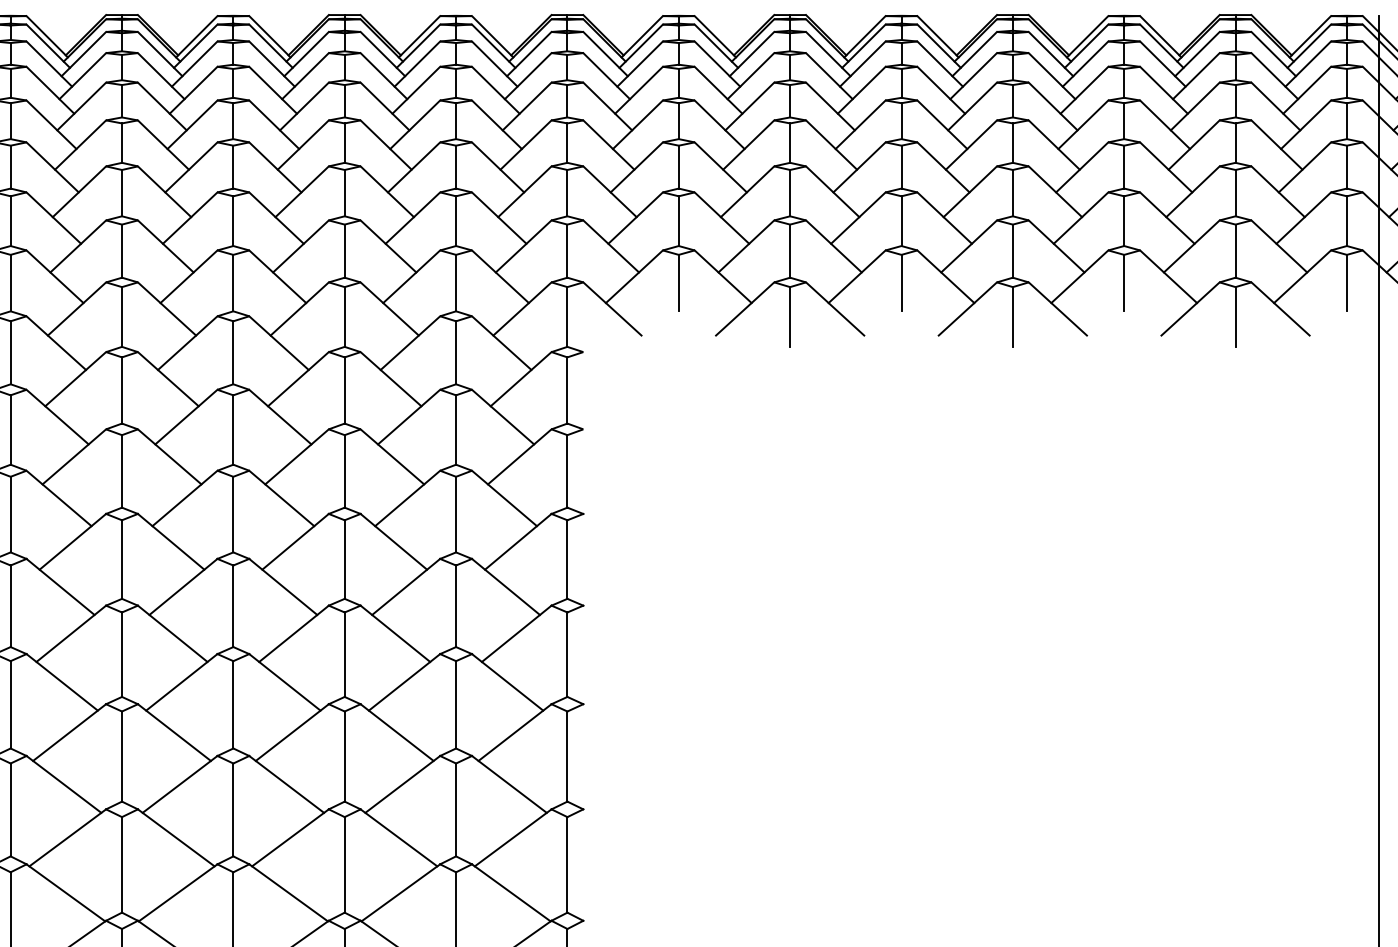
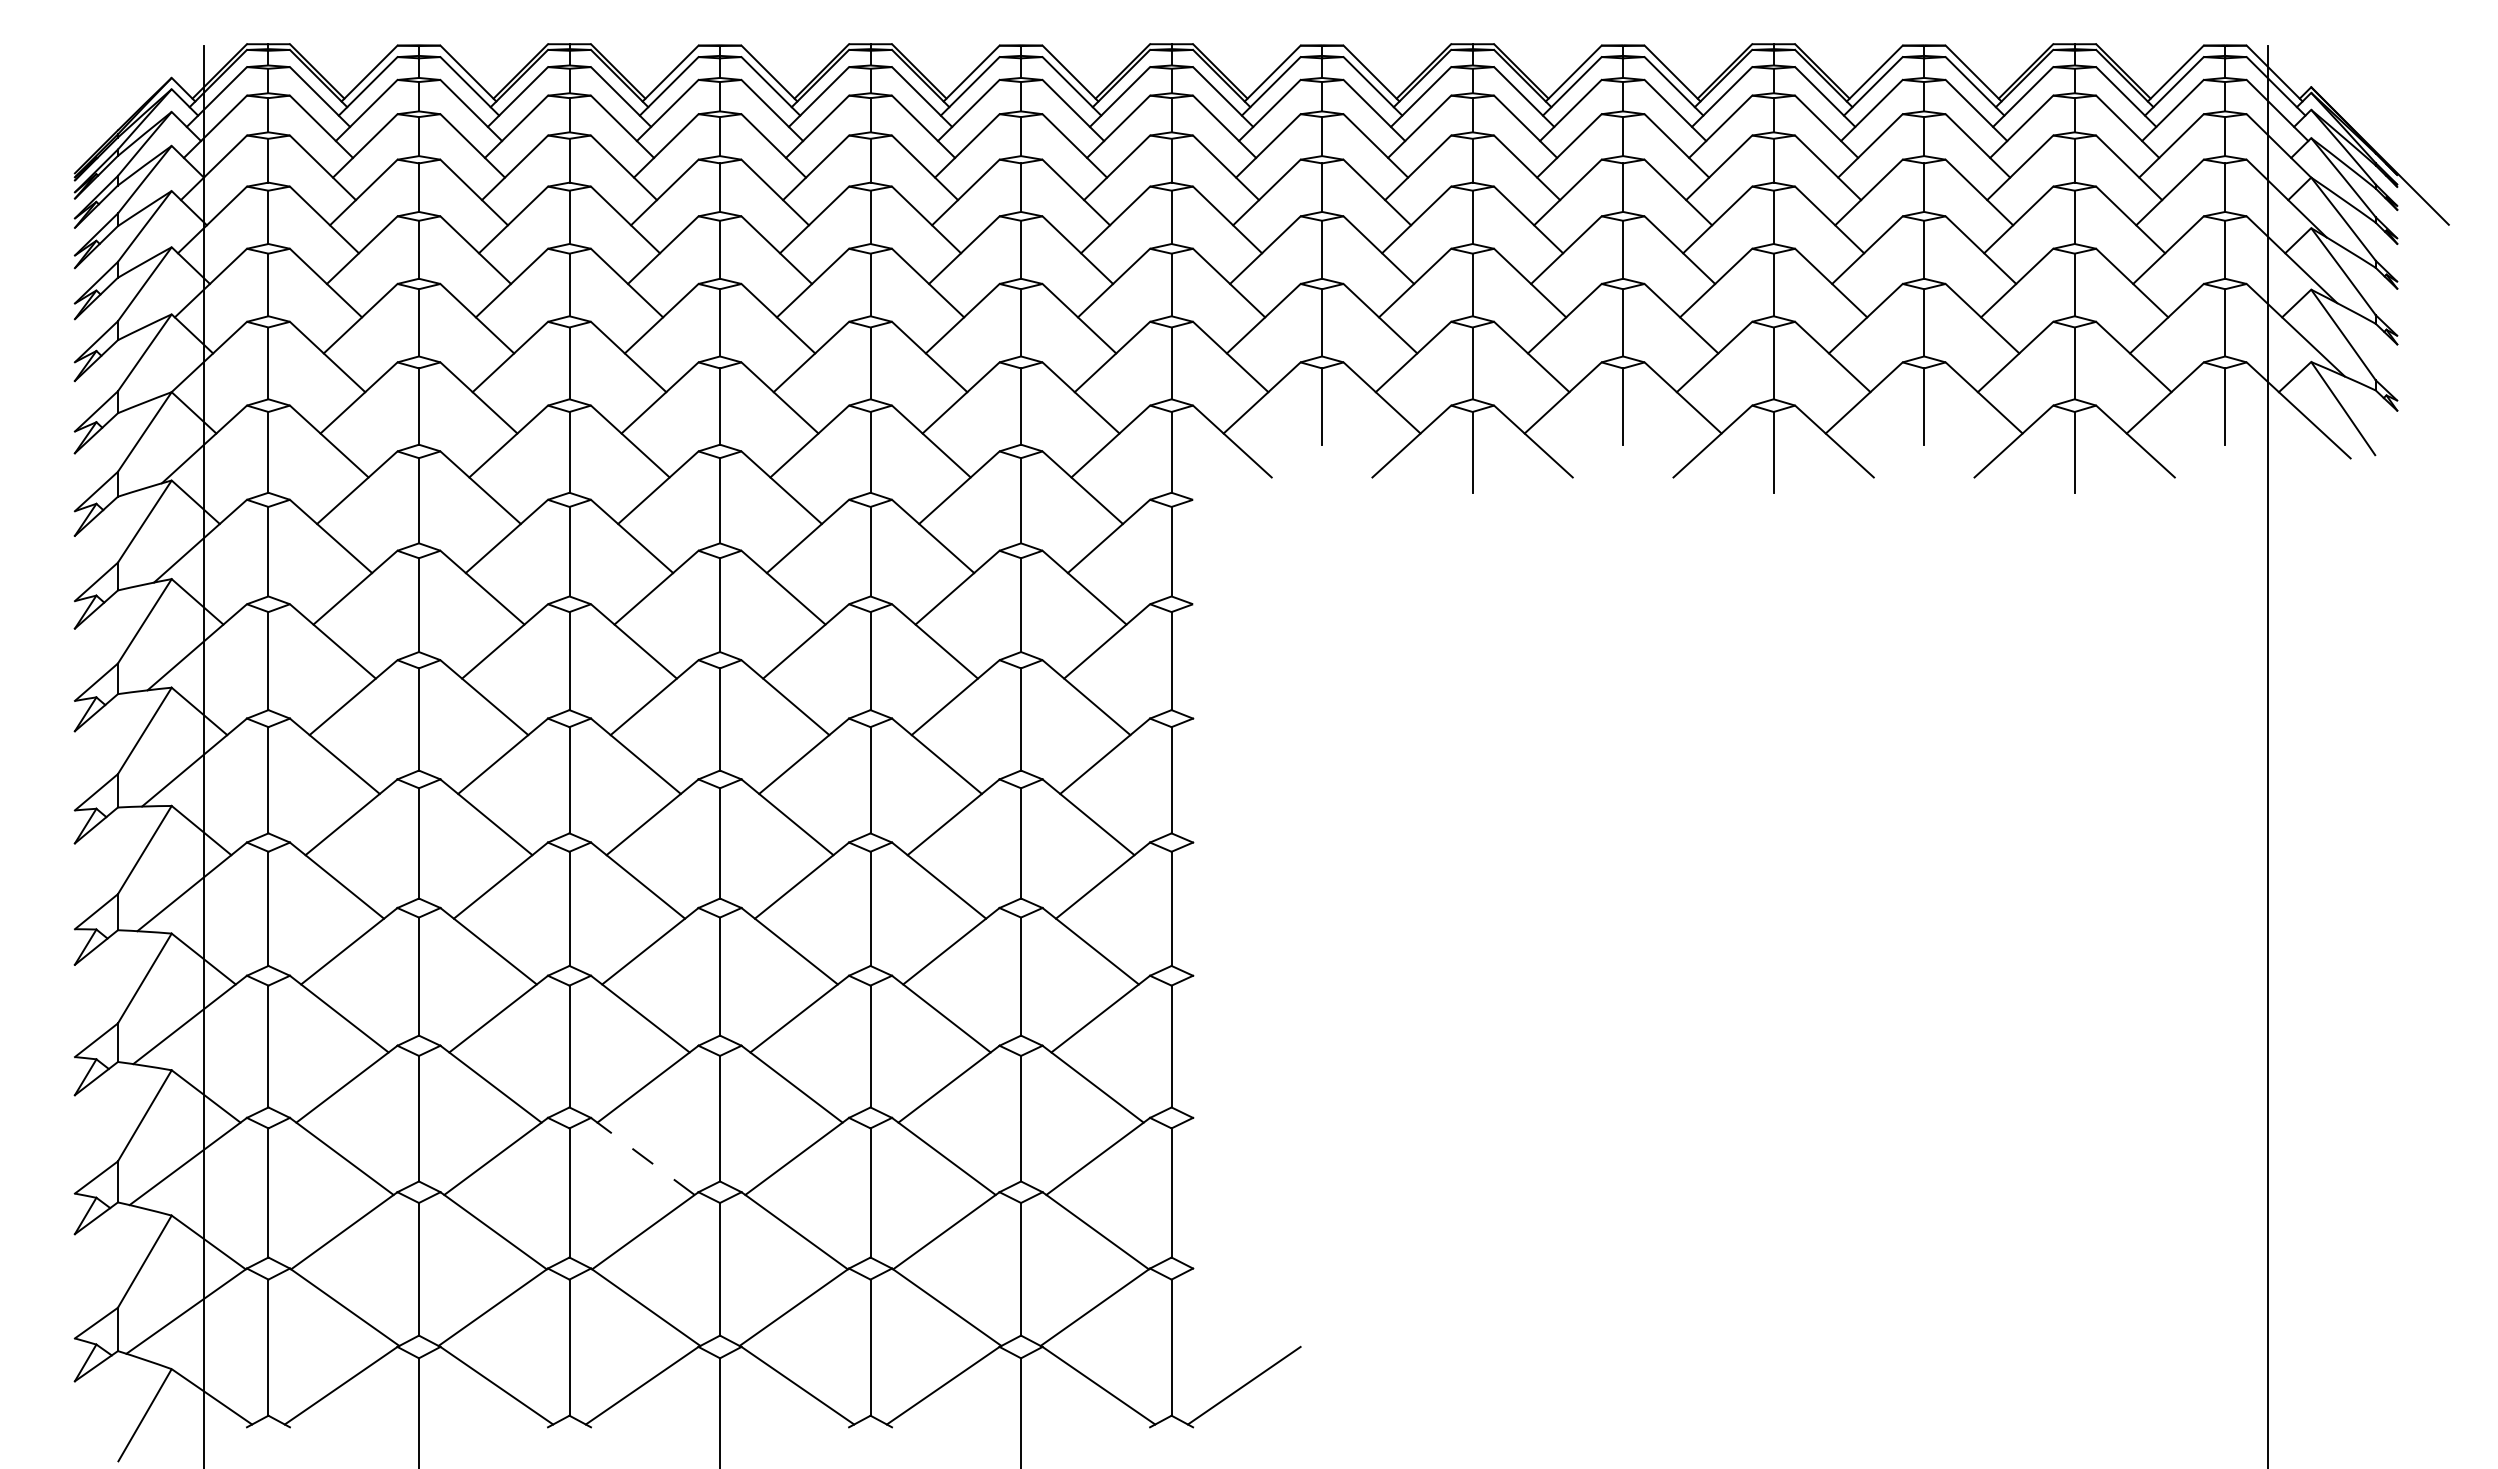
line: (176, 837) -> (642, 1156), solid -> dashed

